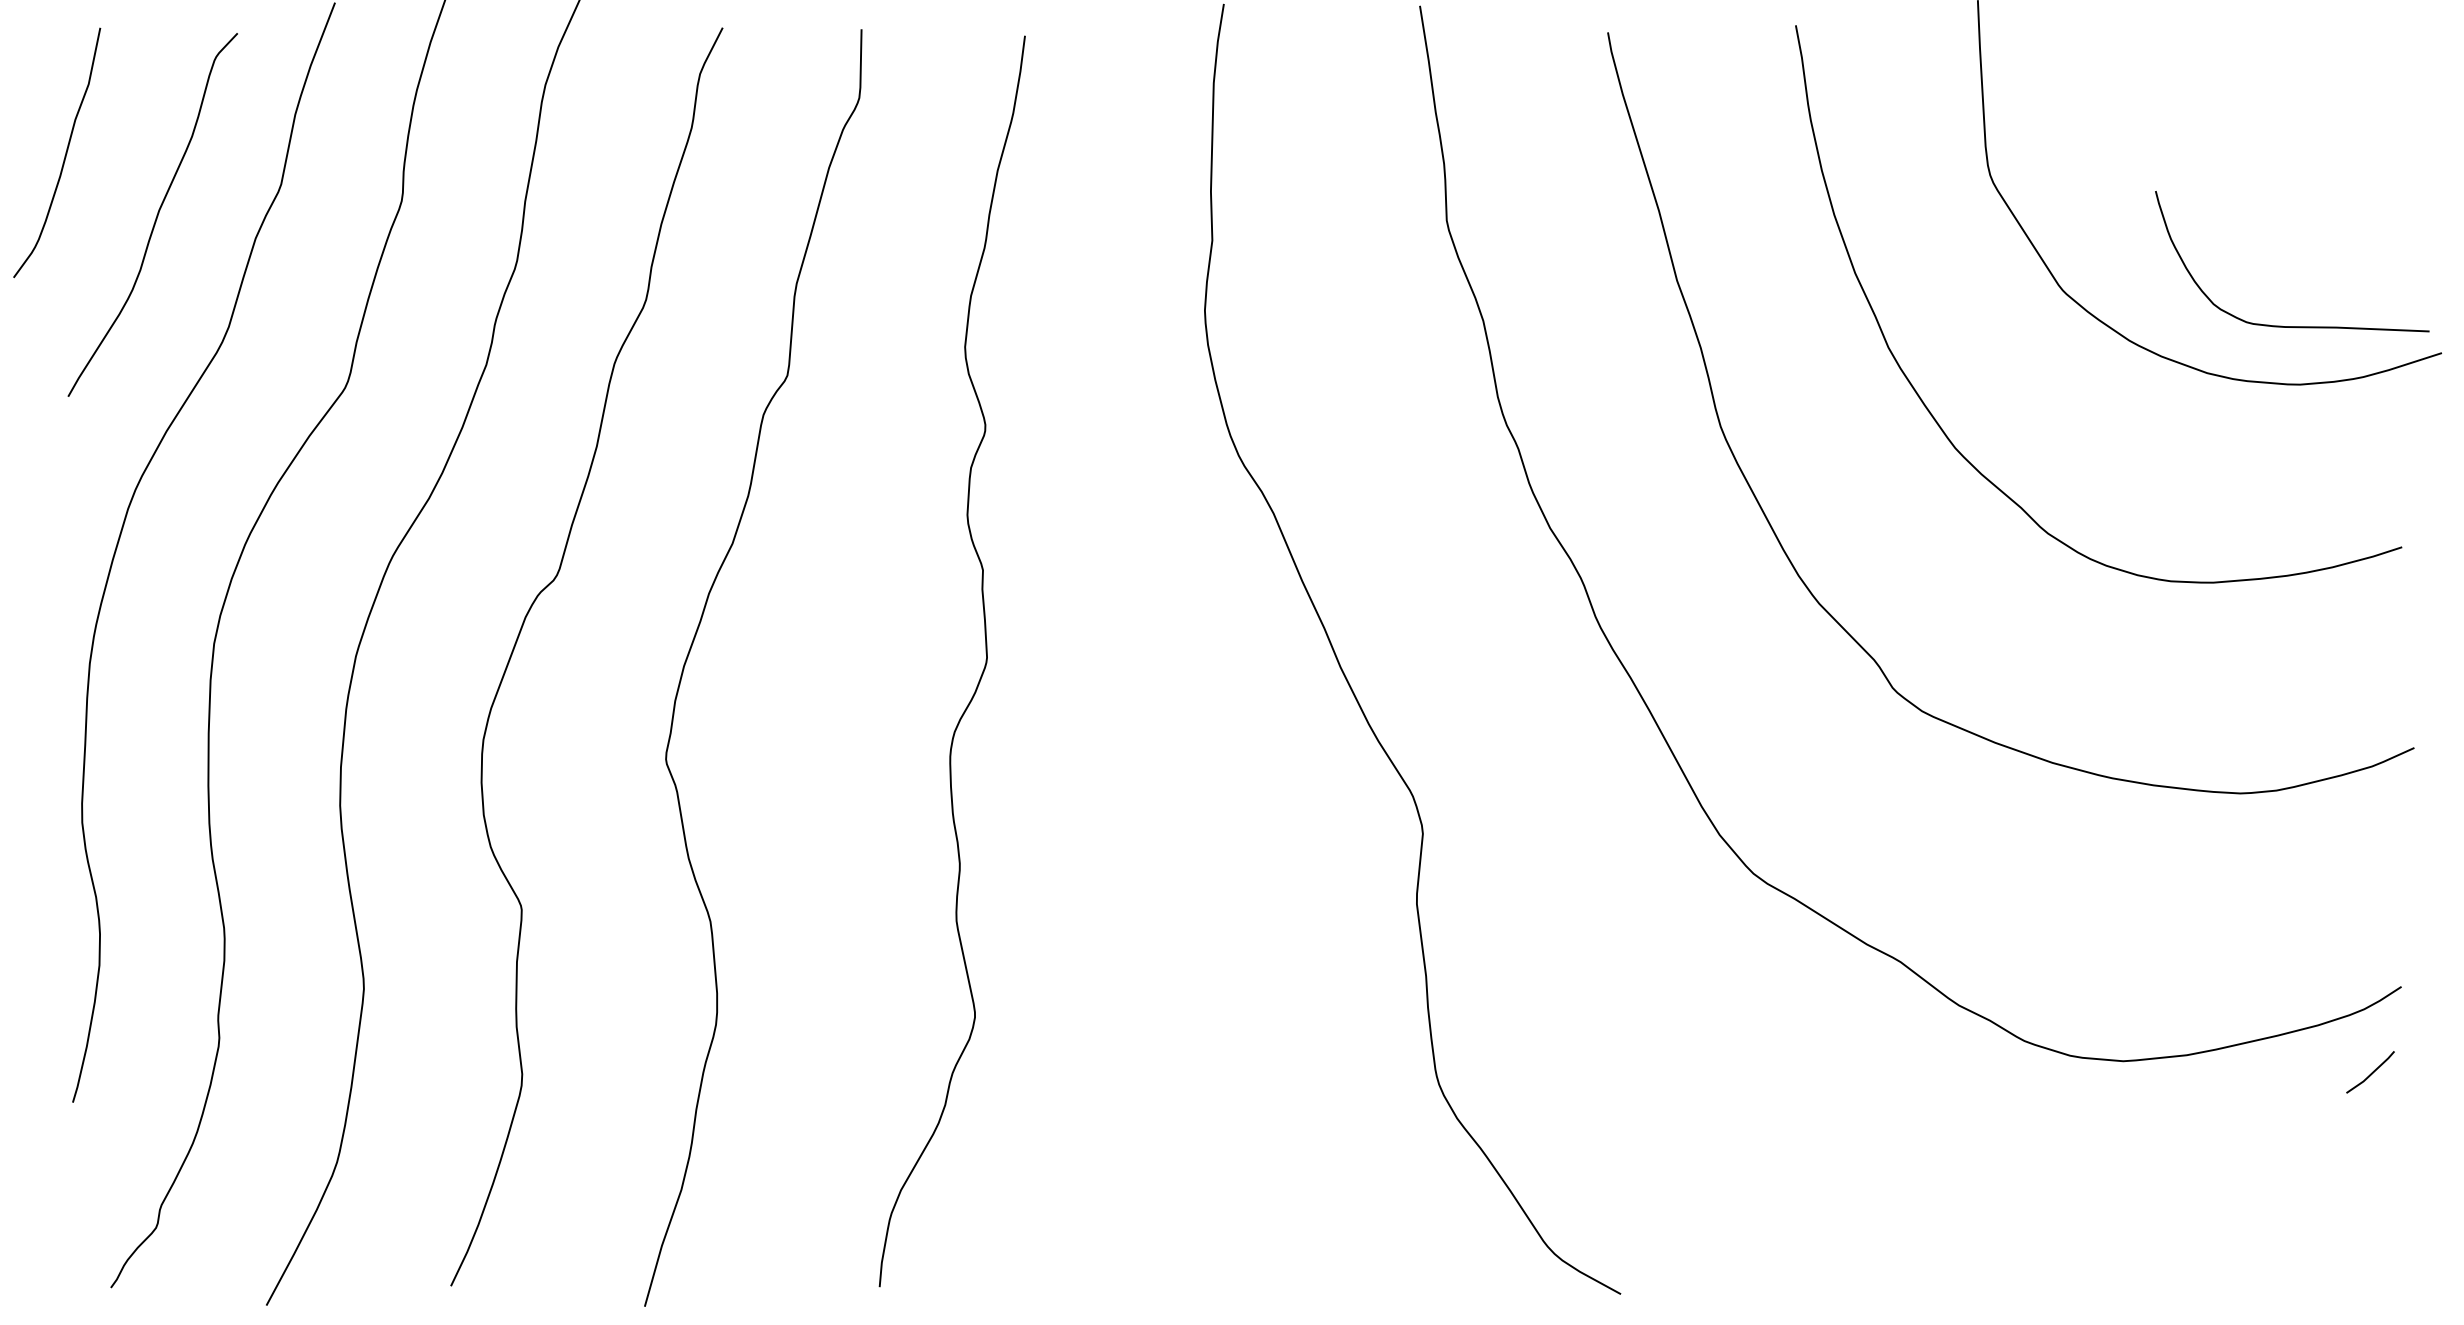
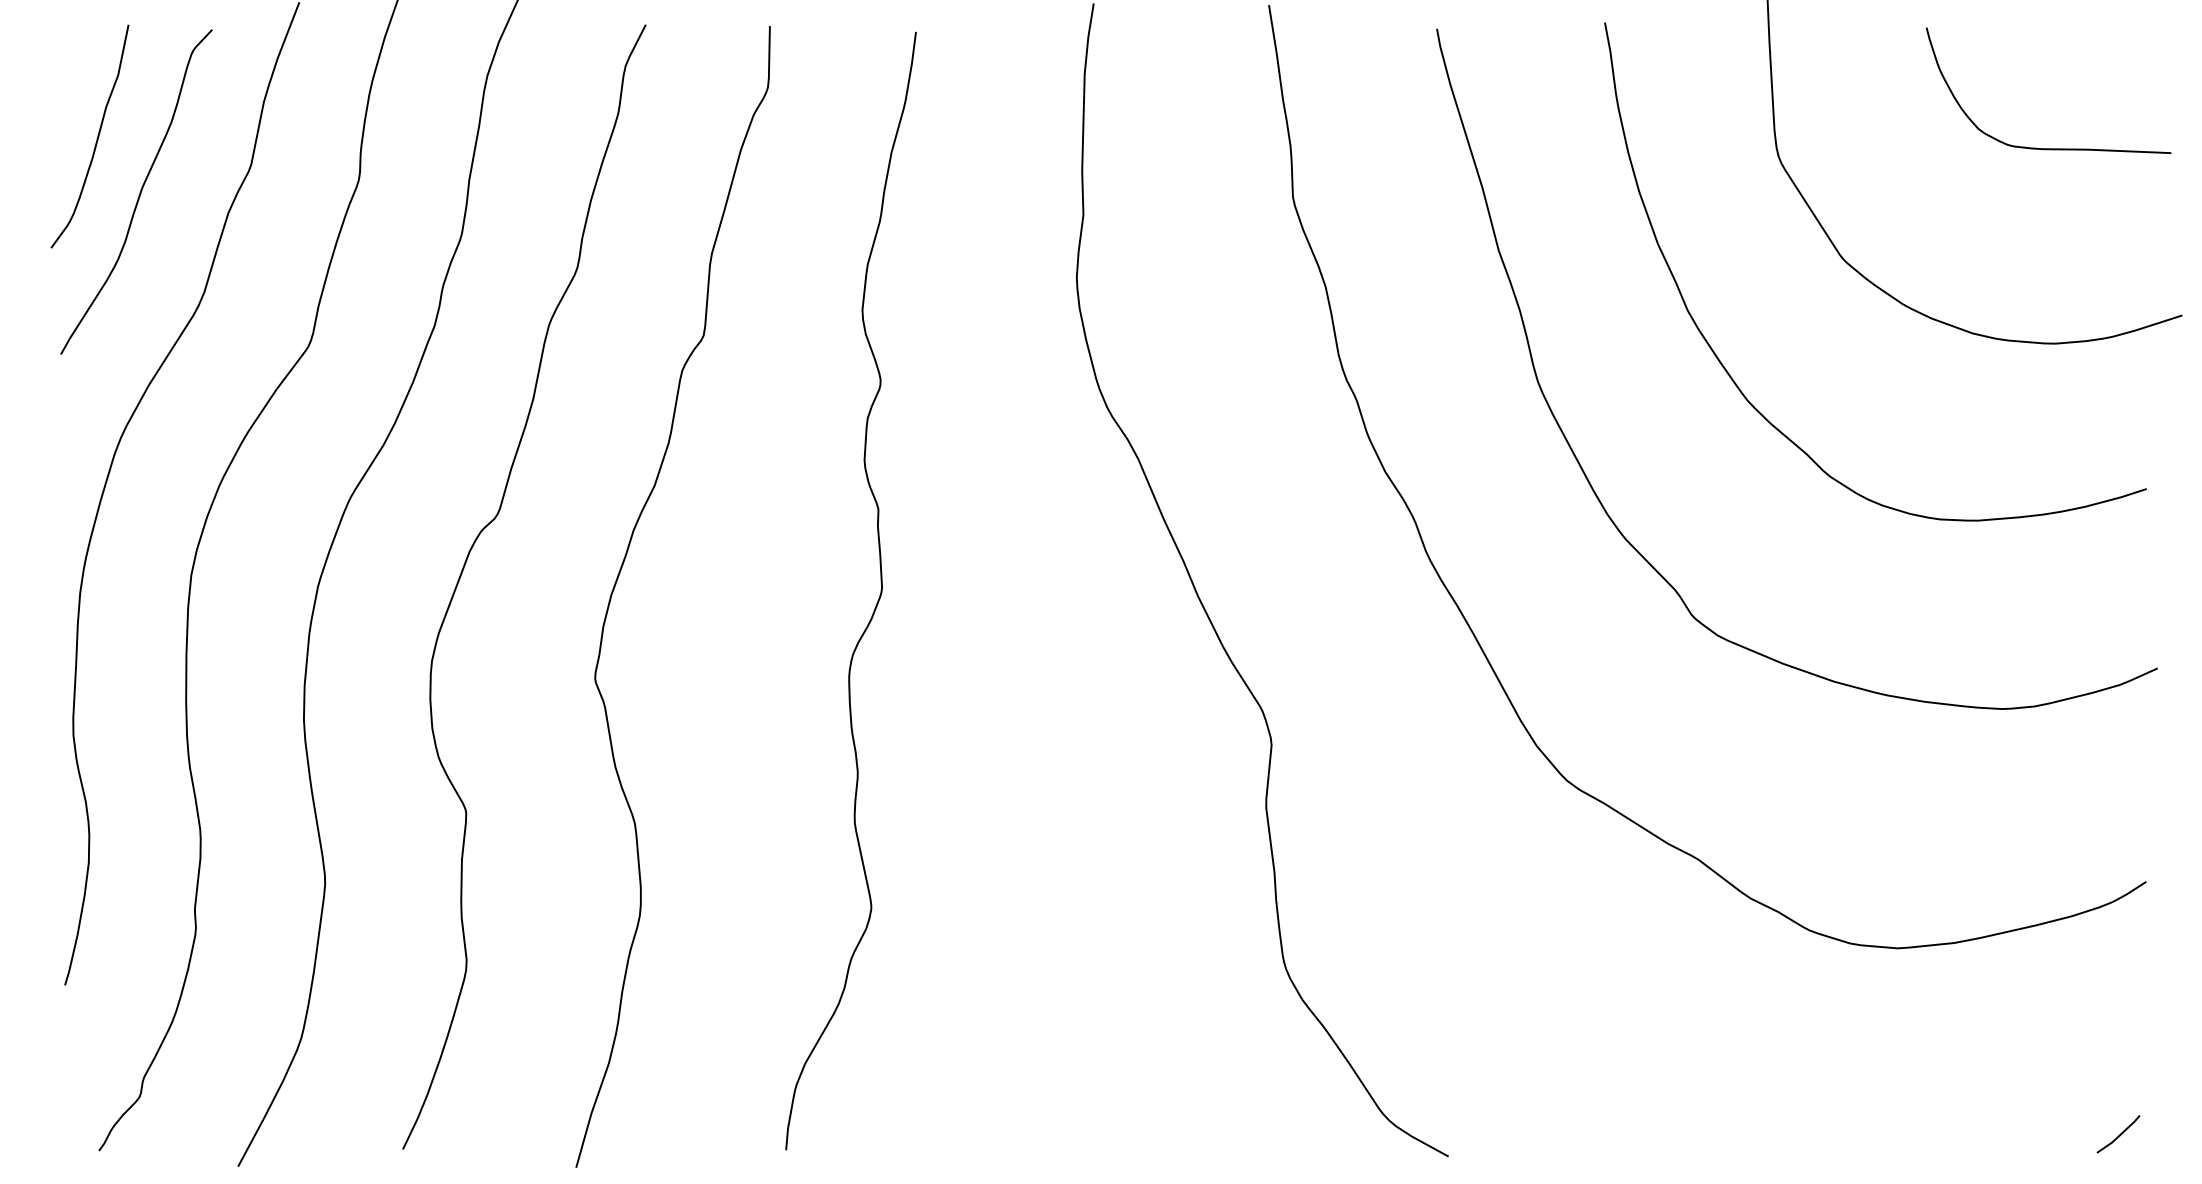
curve: (64, 155) -> (96, 138), moved
curve: (2292, 326) -> (2048, 148), moved
line: (2371, 1072) -> (2119, 1134), moved

